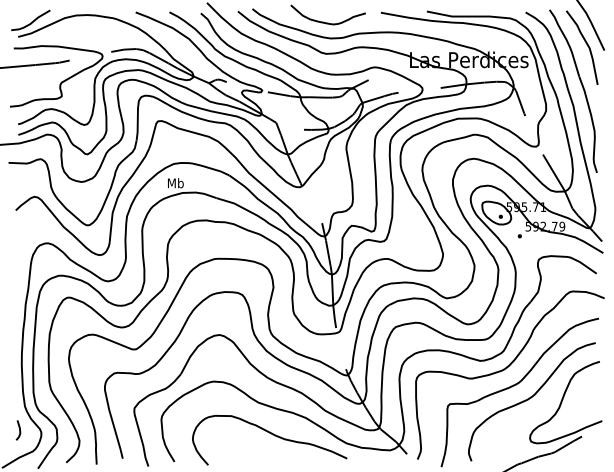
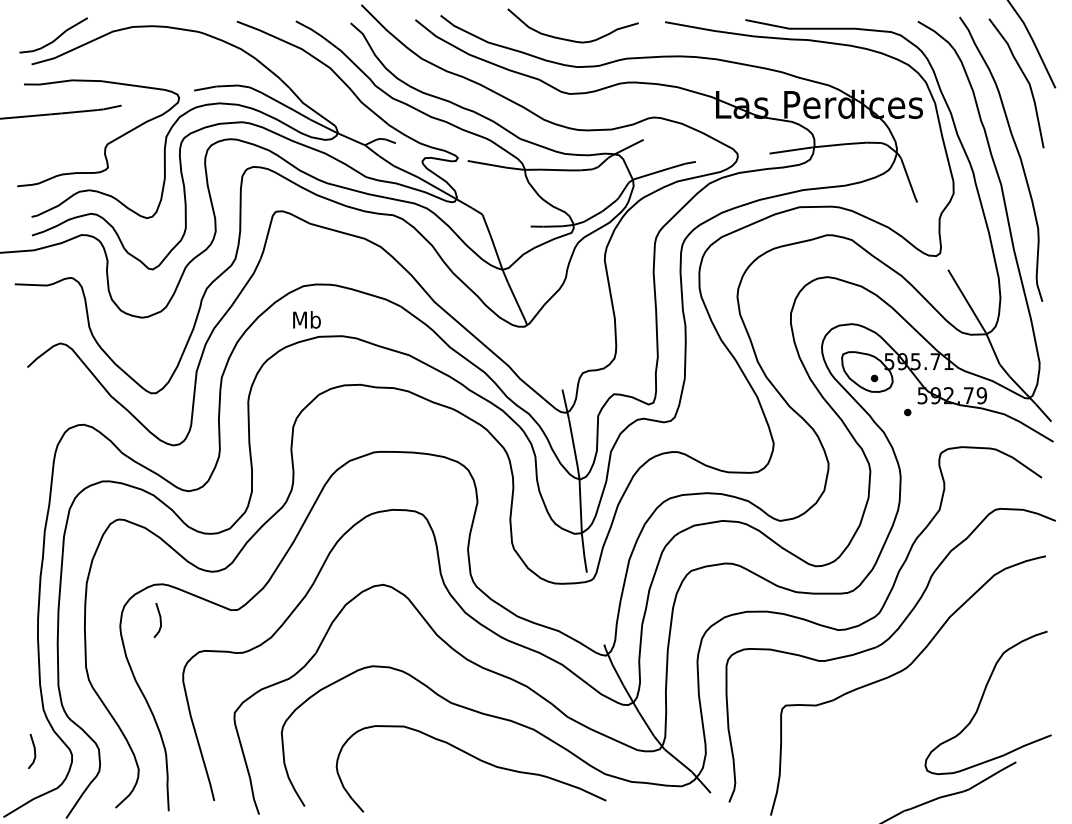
line: (91, 355) -> (159, 620), added
curve: (529, 399) -> (924, 697), removed

